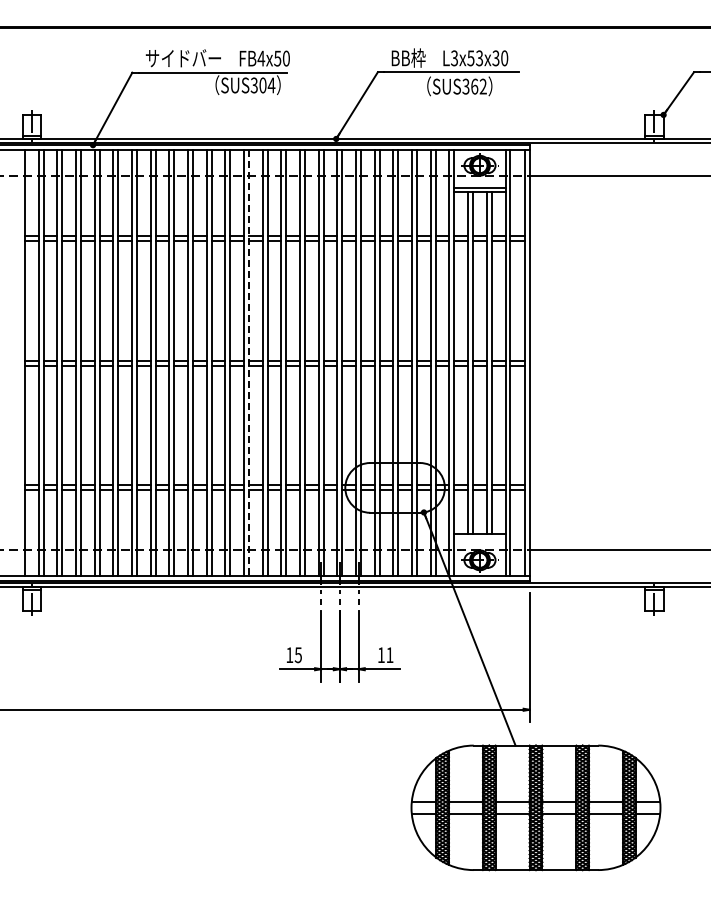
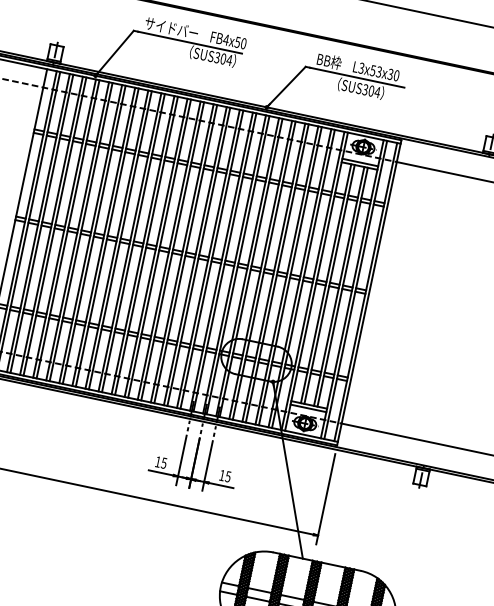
text: (479, 86) -> (374, 91), SUS362 -> SUS304
line: (249, 363) -> (172, 251), dashed -> solid
line: (479, 538) -> (308, 408), added
text: (389, 655) -> (227, 476), 11 -> 15

